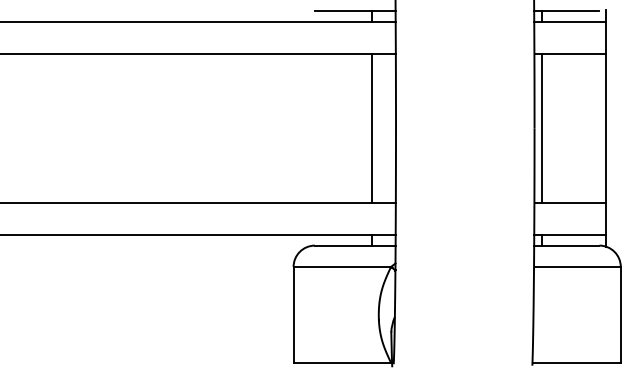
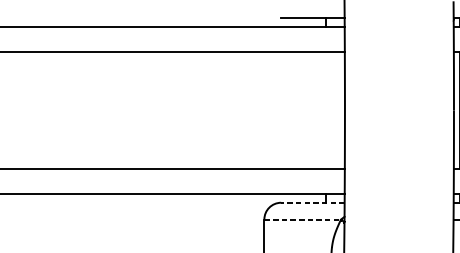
line: (371, 127) -> (325, 109), removed
line: (354, 245) -> (312, 202), solid -> dashed
line: (342, 266) -> (302, 219), solid -> dashed

